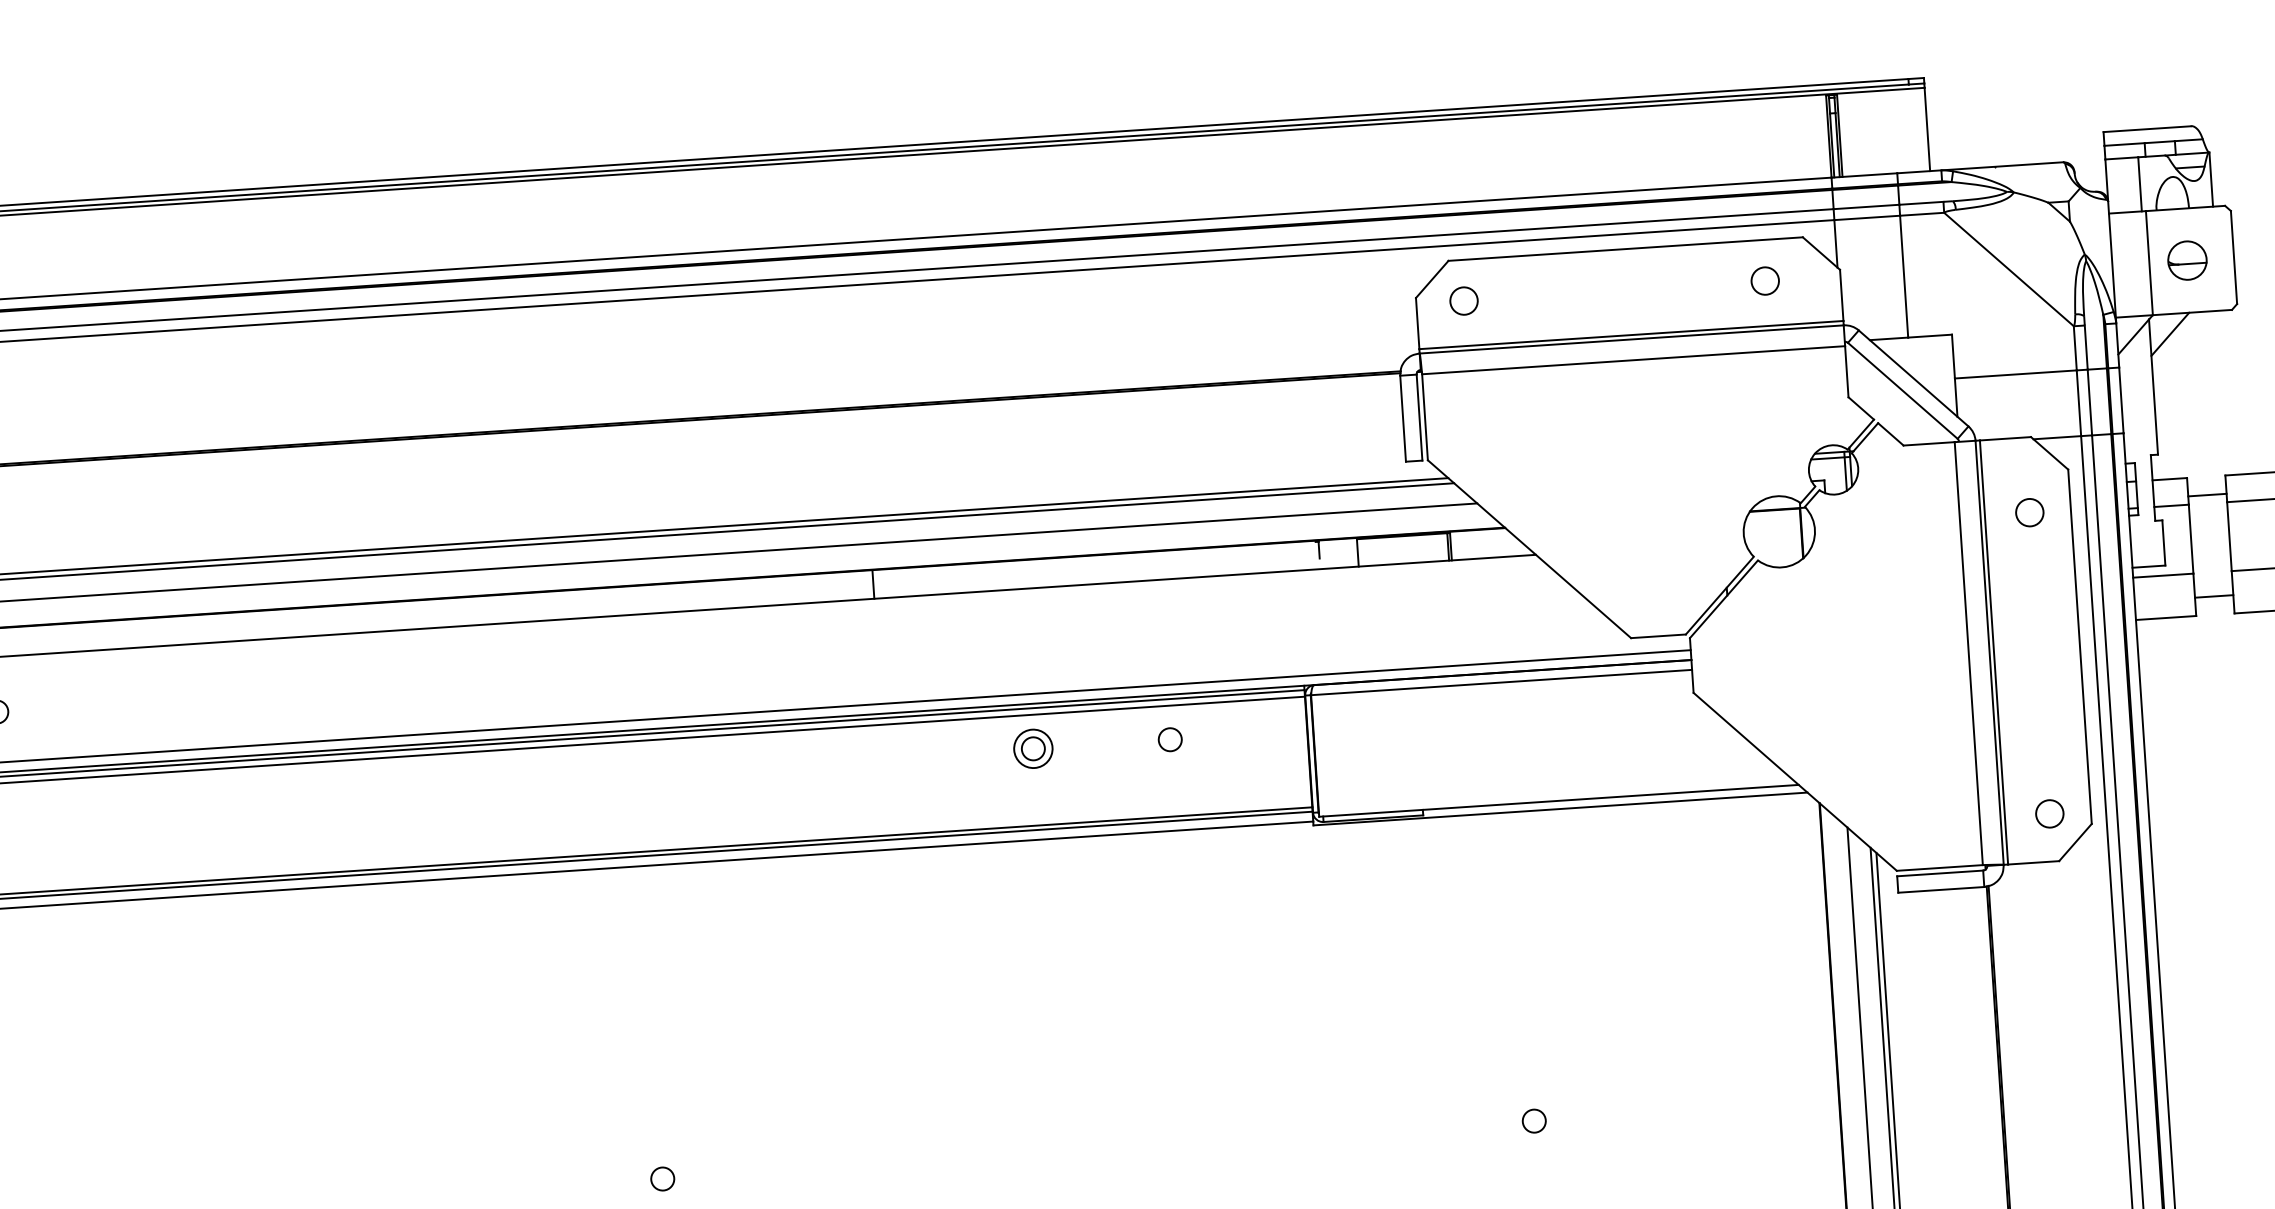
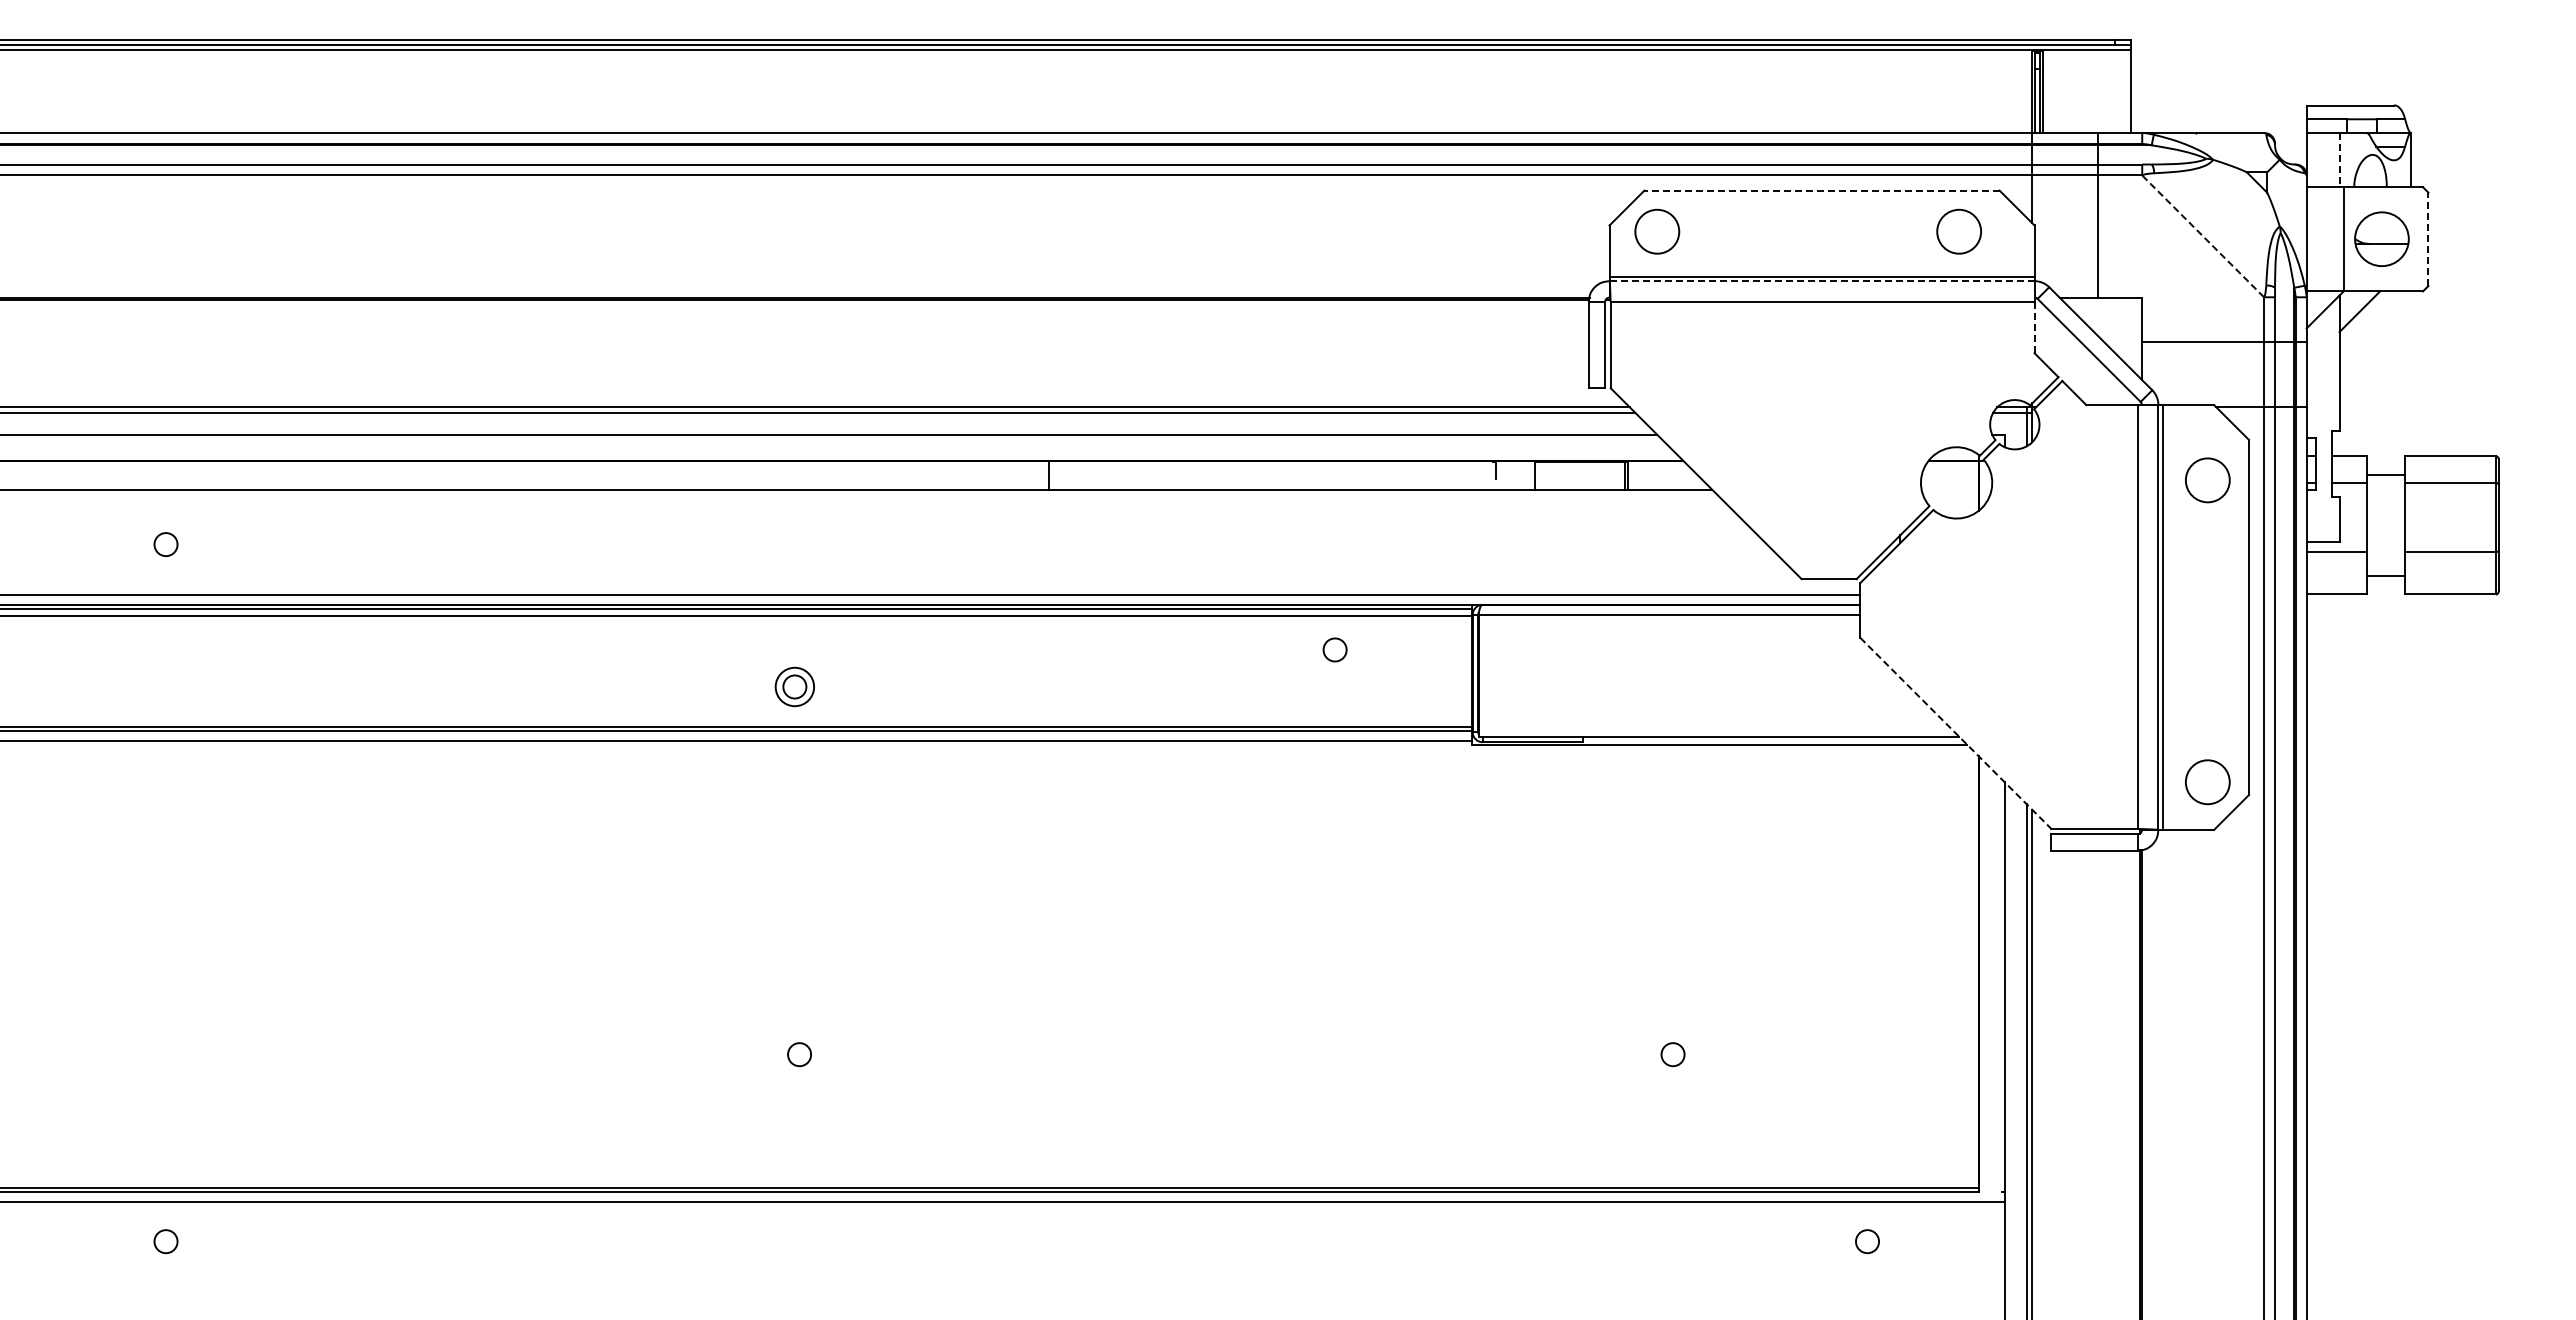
line: (2140, 184) -> (2339, 160), solid -> dashed
line: (1626, 248) -> (1822, 190), solid -> dashed
line: (2234, 257) -> (2428, 239), solid -> dashed
part: (2187, 260) -> (2381, 239), size x1.4
line: (2008, 269) -> (2202, 236), solid -> dashed
circle: (1764, 280) -> (1958, 231), size x1.6
circle: (1464, 300) -> (1657, 231), size x1.6
line: (1632, 339) -> (1822, 281), solid -> dashed
line: (1846, 371) -> (2034, 327), solid -> dashed
circle: (2029, 512) -> (2207, 480), size x1.6
part: (1032, 748) -> (794, 686), moved
line: (1795, 781) -> (1956, 733), solid -> dashed
circle: (2049, 813) -> (2207, 781), size x1.6

